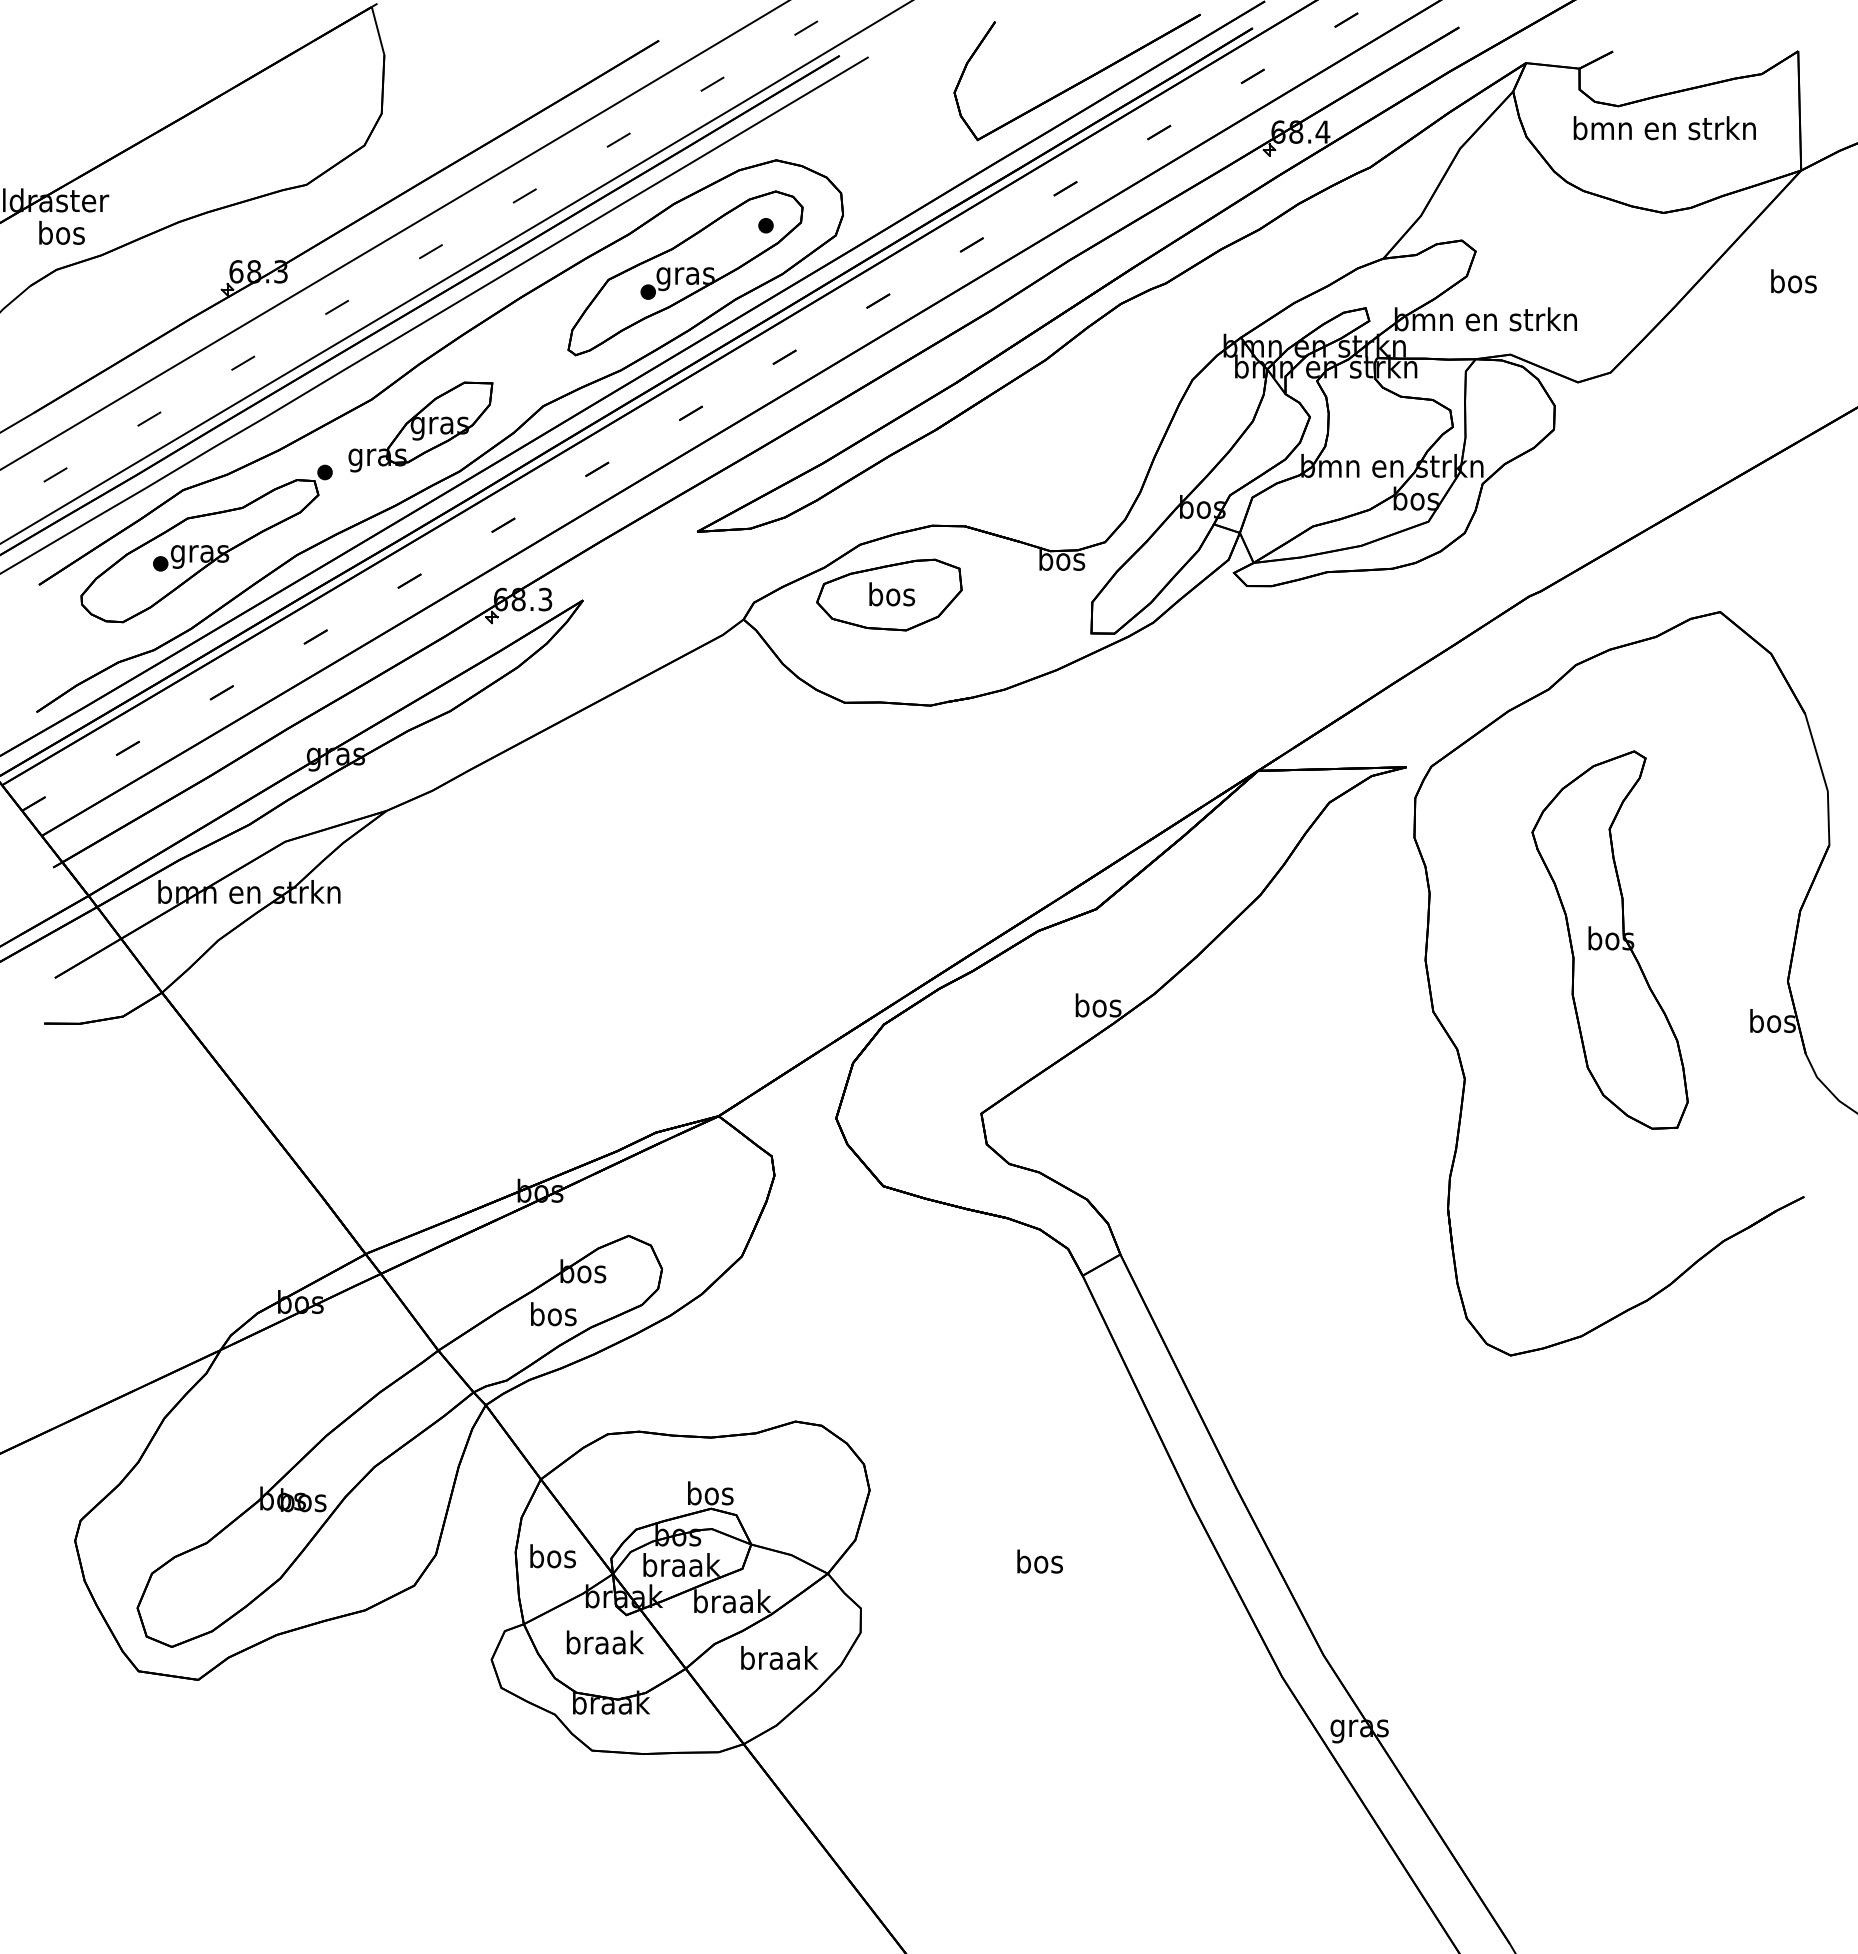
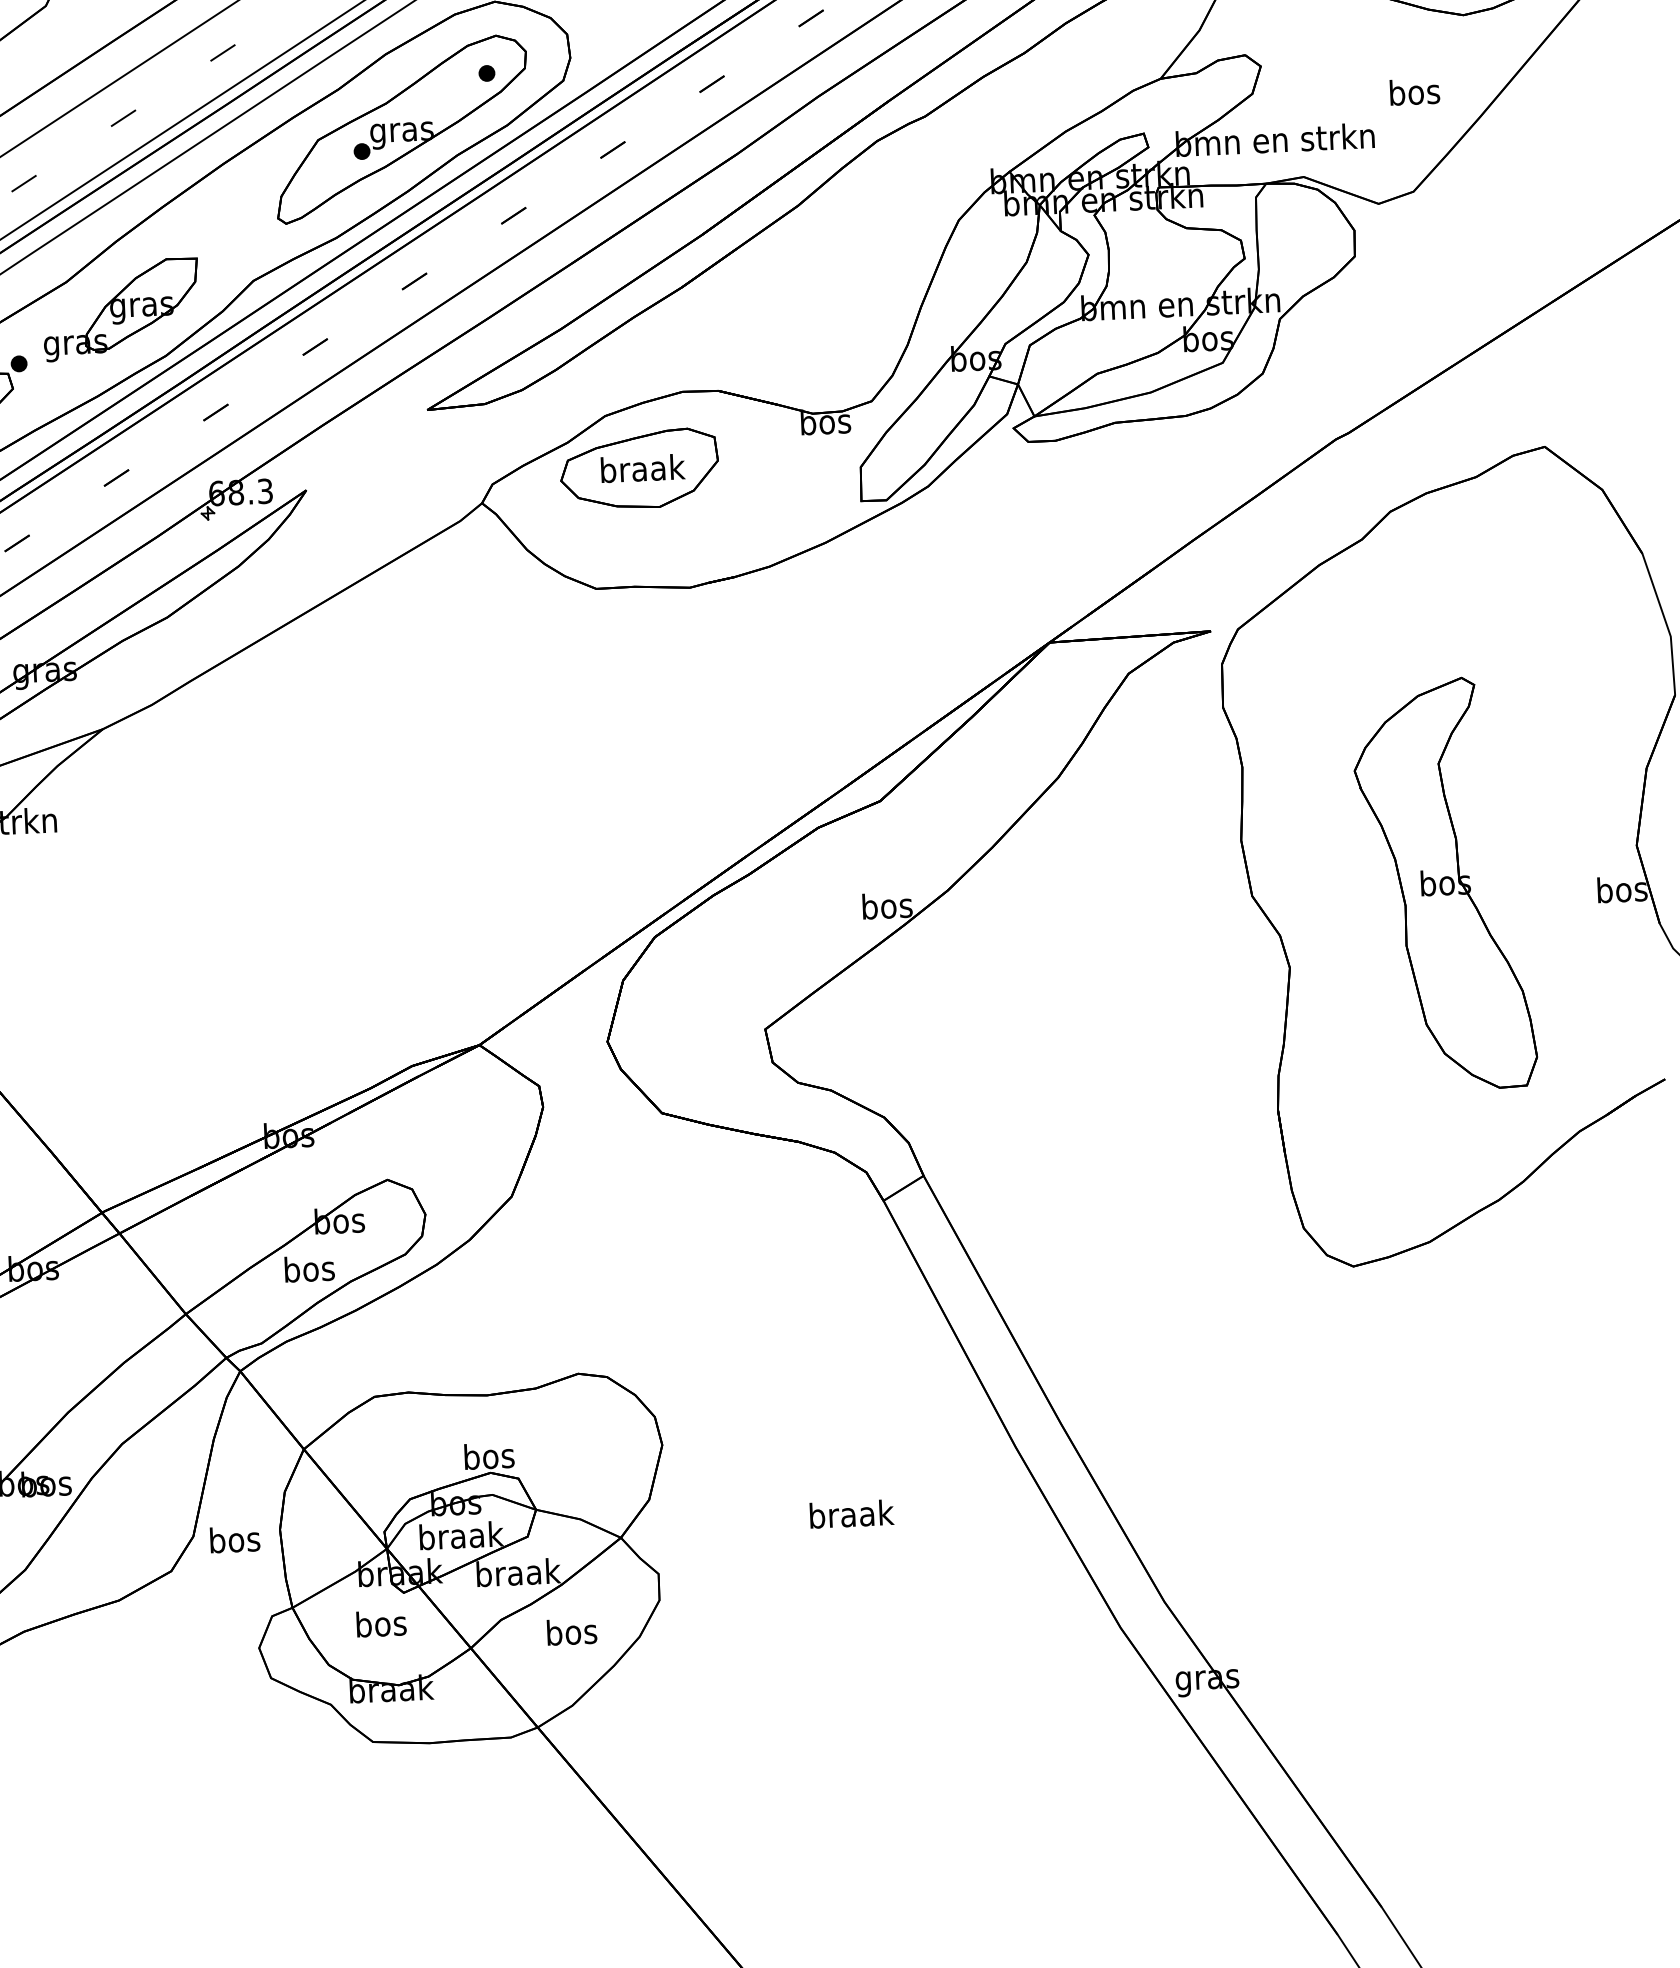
text: (1793, 281) -> (1414, 92), moved
text: (892, 594) -> (642, 468), bos -> braak
part: (1609, 939) -> (1443, 883), moved
text: (552, 1556) -> (234, 1539), moved
text: (1040, 1561) -> (851, 1513), bos -> braak
text: (604, 1642) -> (381, 1623), braak -> bos
text: (779, 1657) -> (572, 1631), braak -> bos

